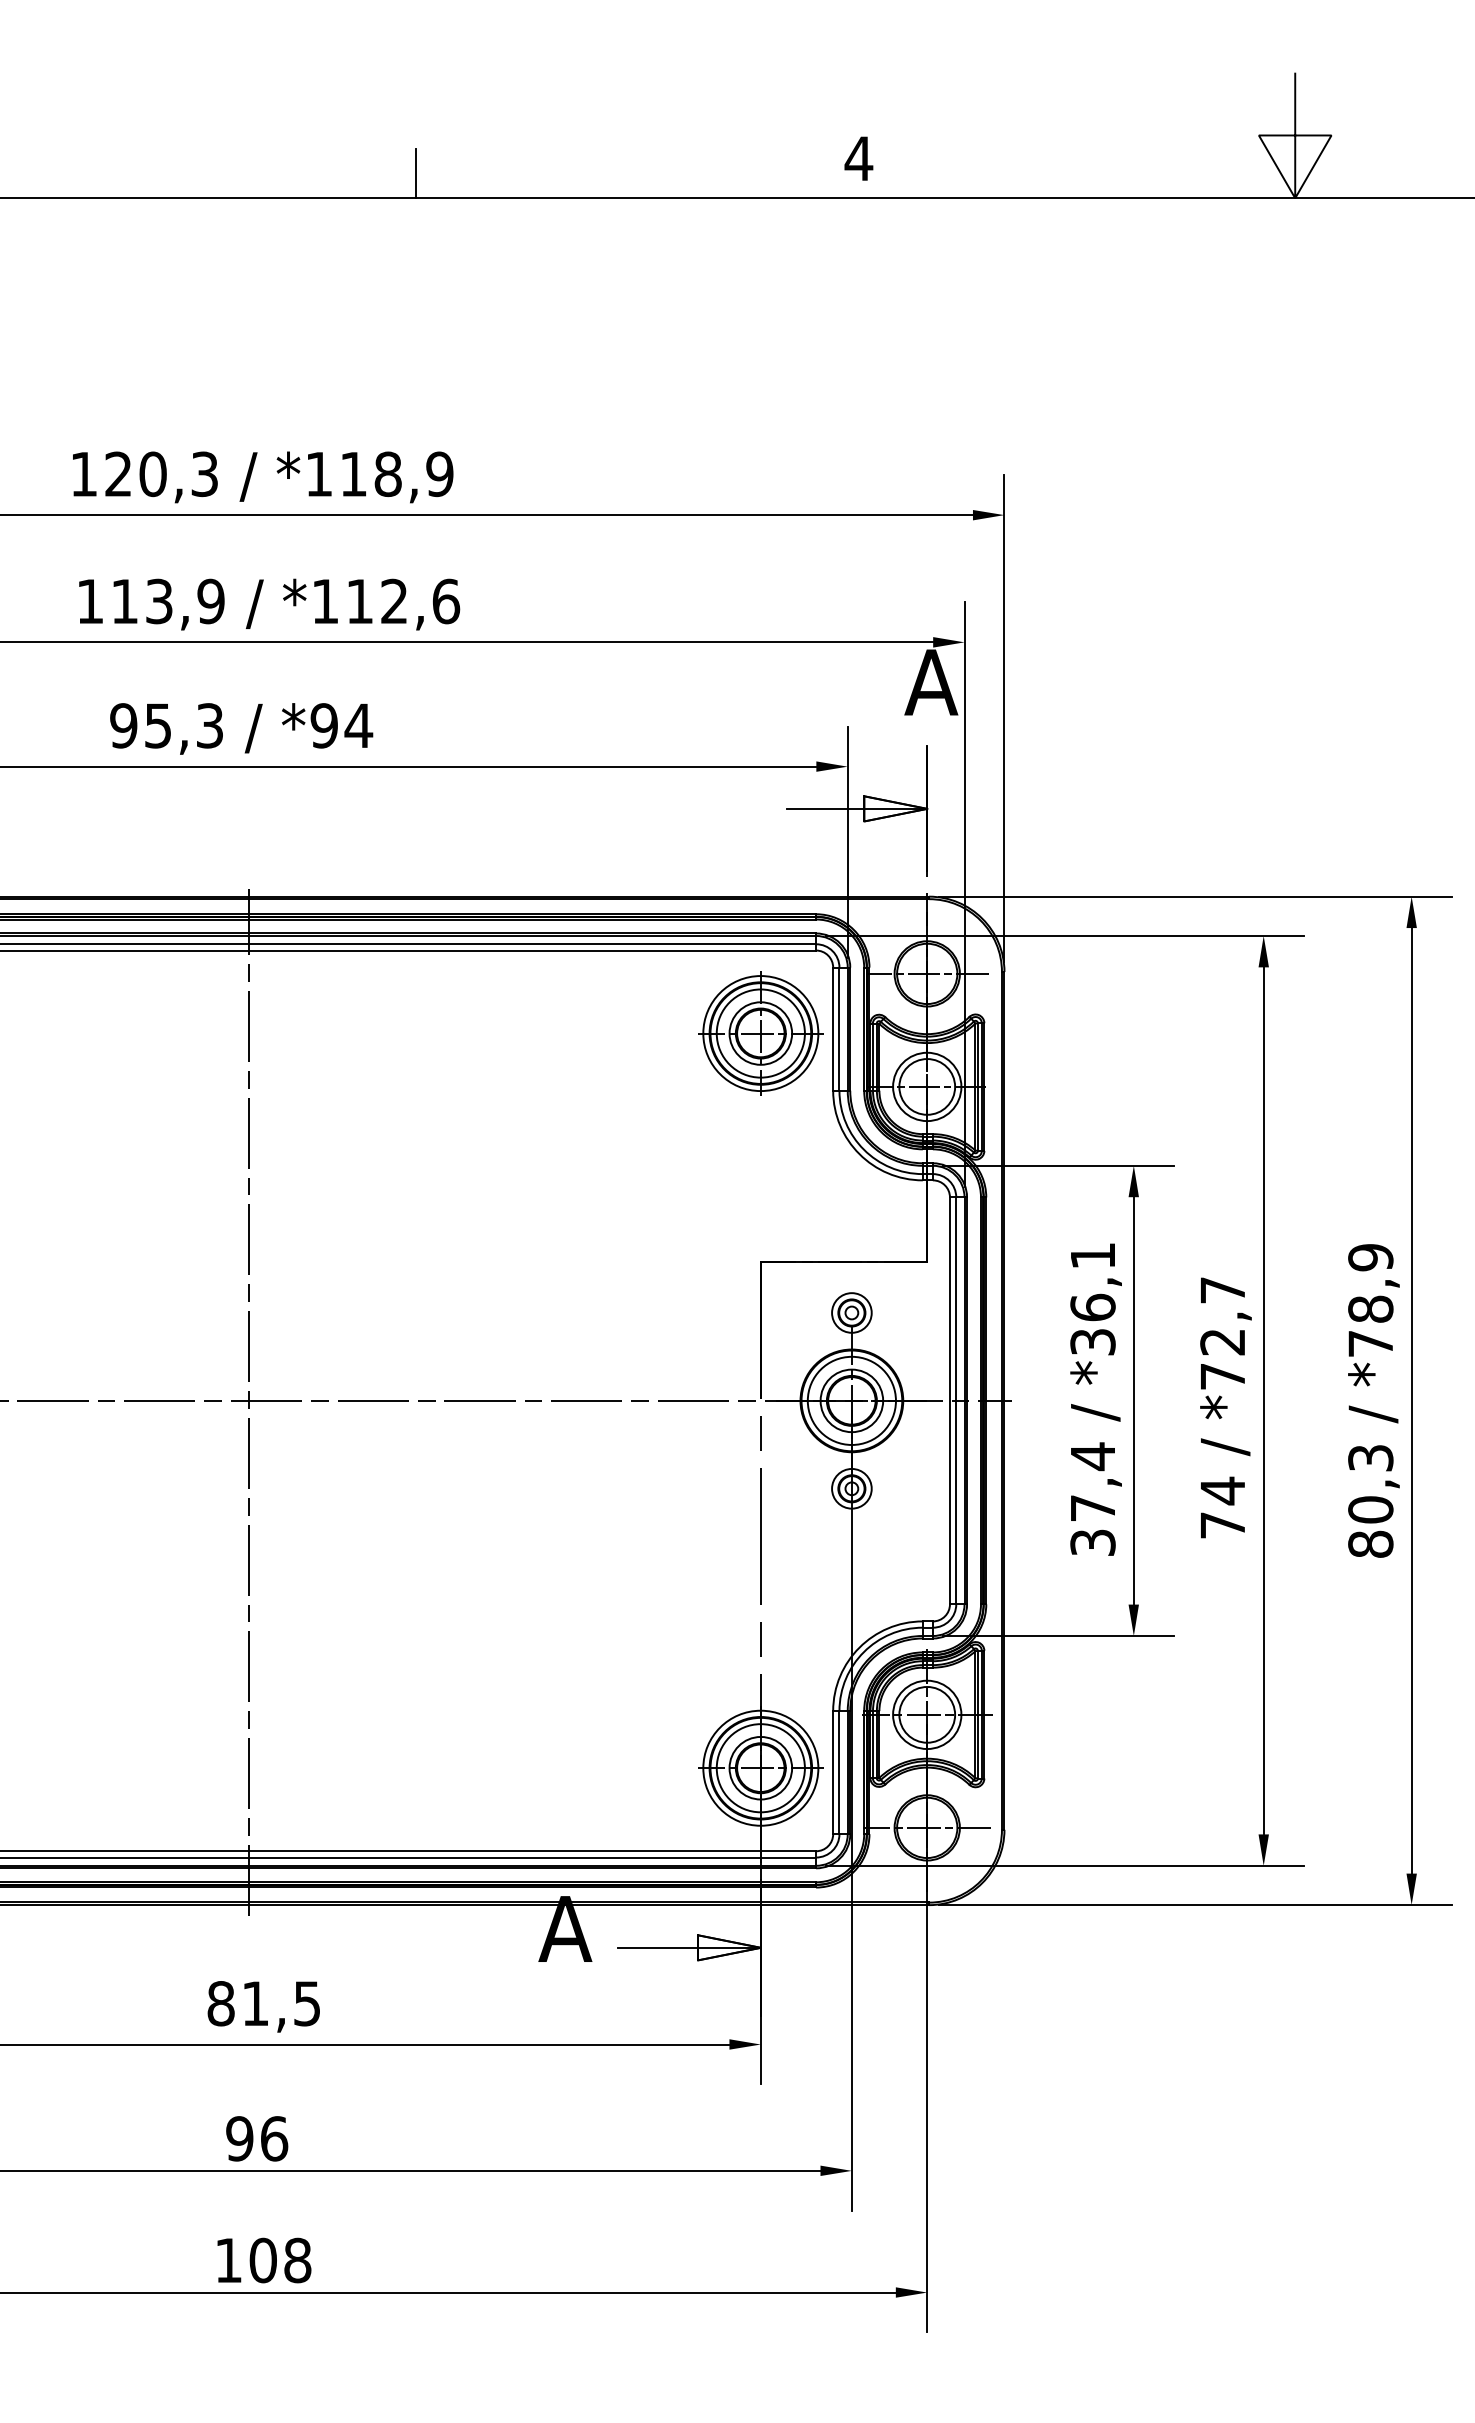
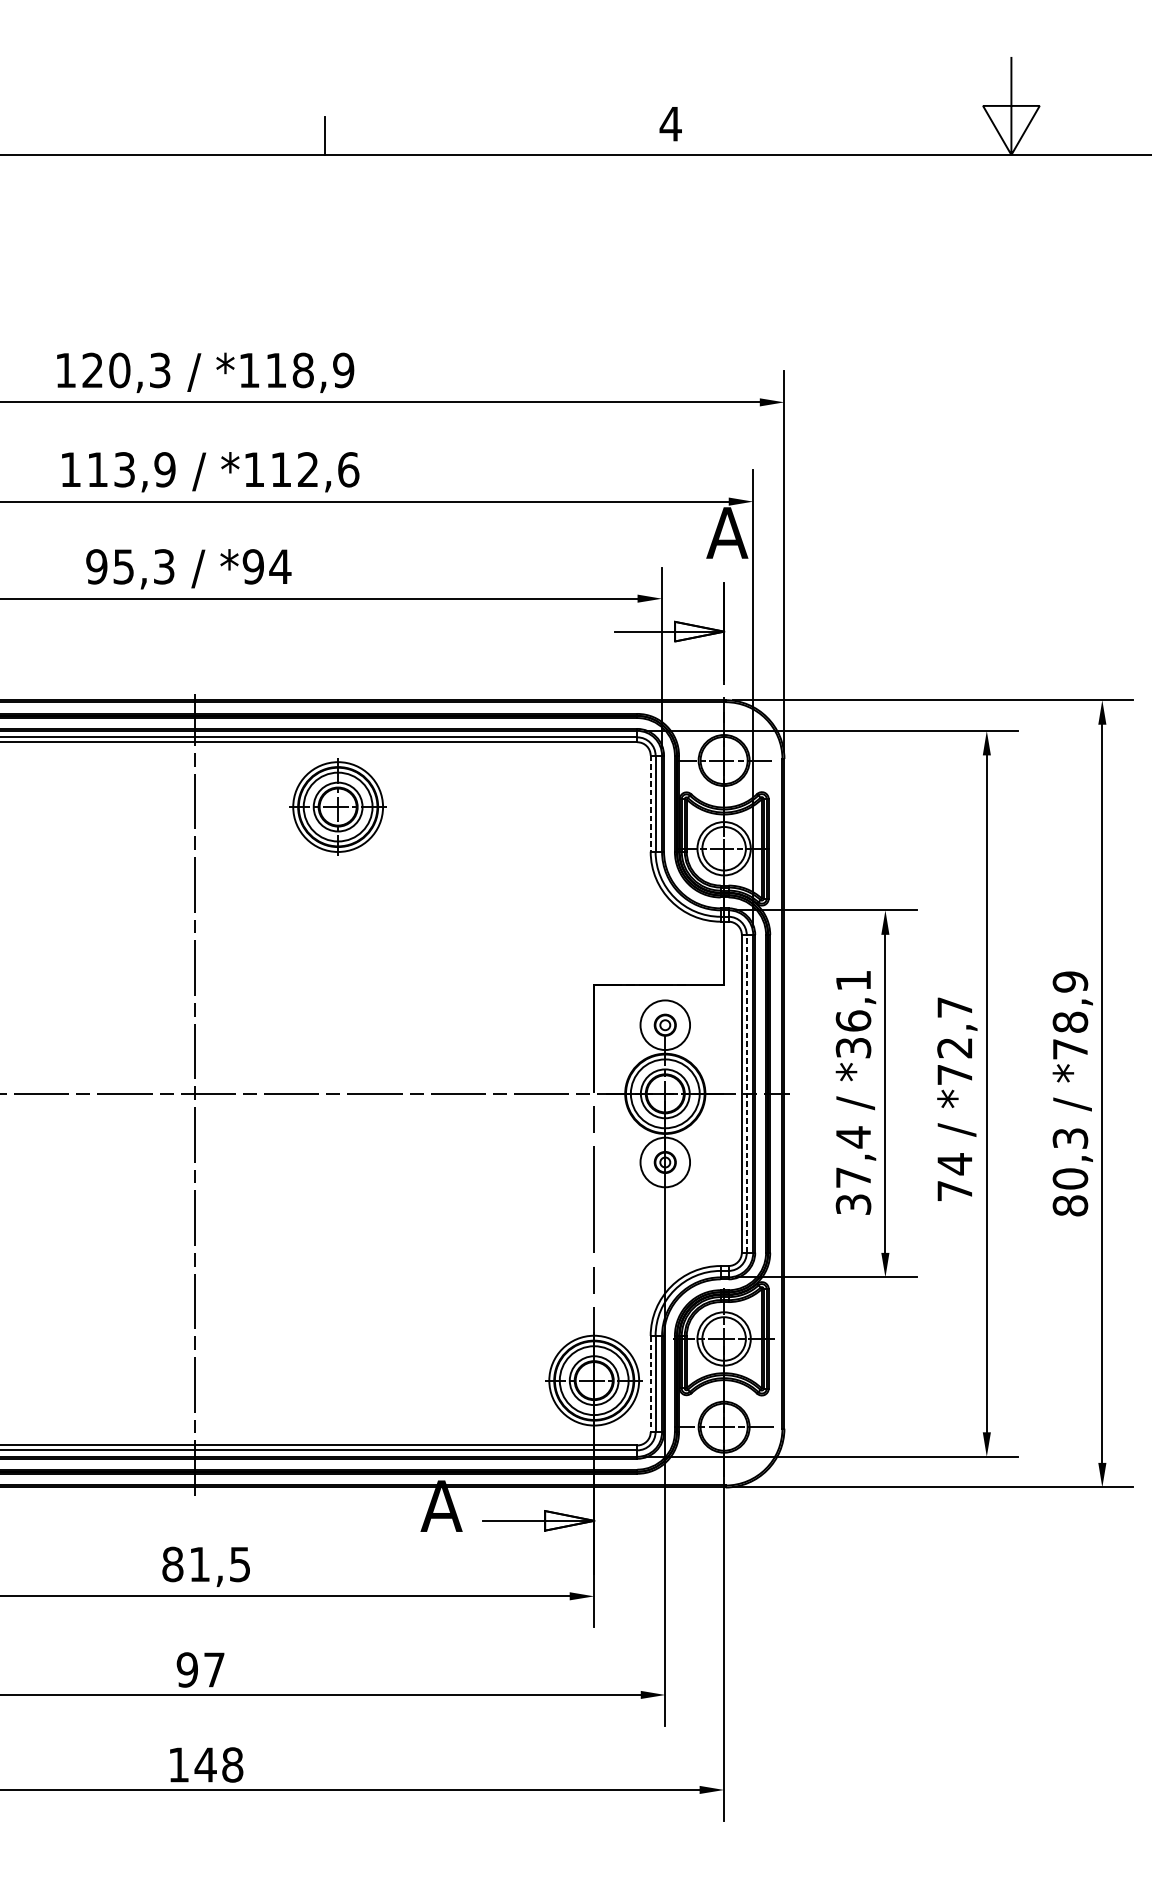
line: (833, 1029) -> (650, 803), solid -> dashed
part: (760, 1033) -> (337, 807), moved
circle: (851, 1312) -> (664, 1024), size x1.6
line: (956, 1400) -> (746, 1093), solid -> dashed
circle: (851, 1488) -> (664, 1162), size x1.6
line: (833, 1772) -> (650, 1383), solid -> dashed
text: (274, 2138) -> (214, 1669), 96 -> 97
text: (262, 2260) -> (205, 1764), 108 -> 148

